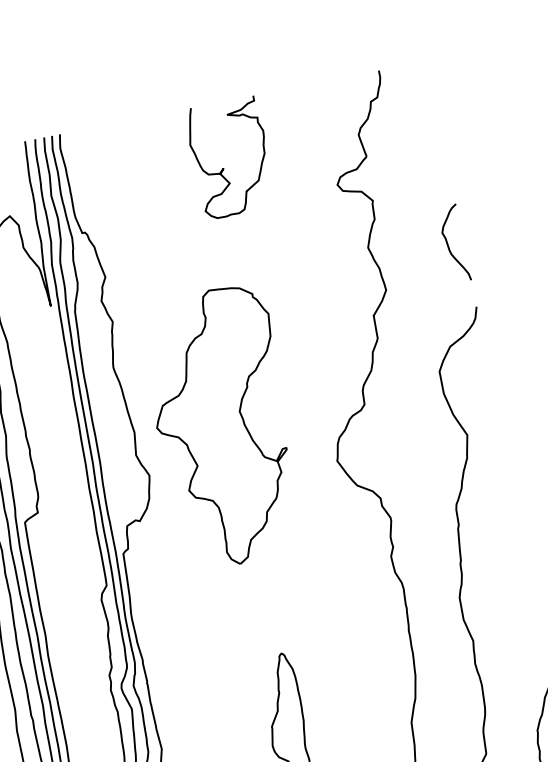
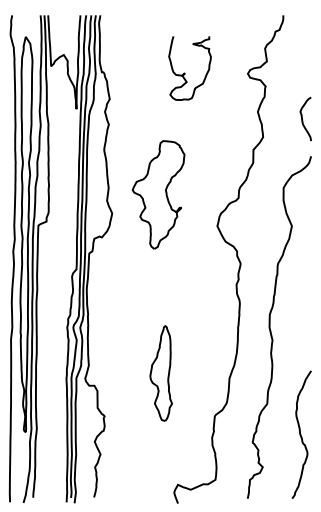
curve: (222, 167) -> (184, 72), moved
part: (223, 426) -> (158, 194), size x0.7

